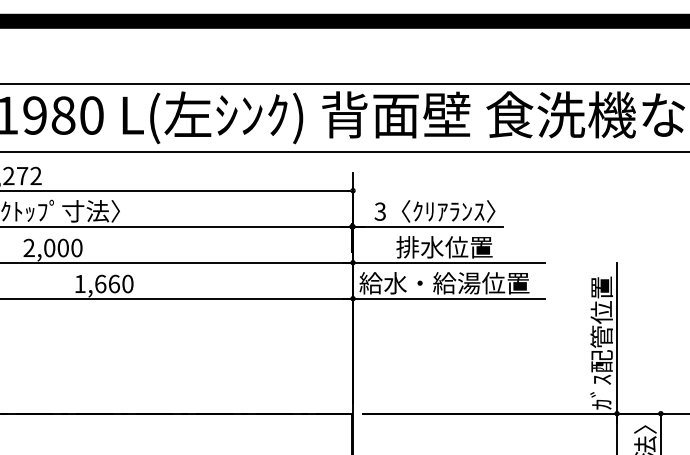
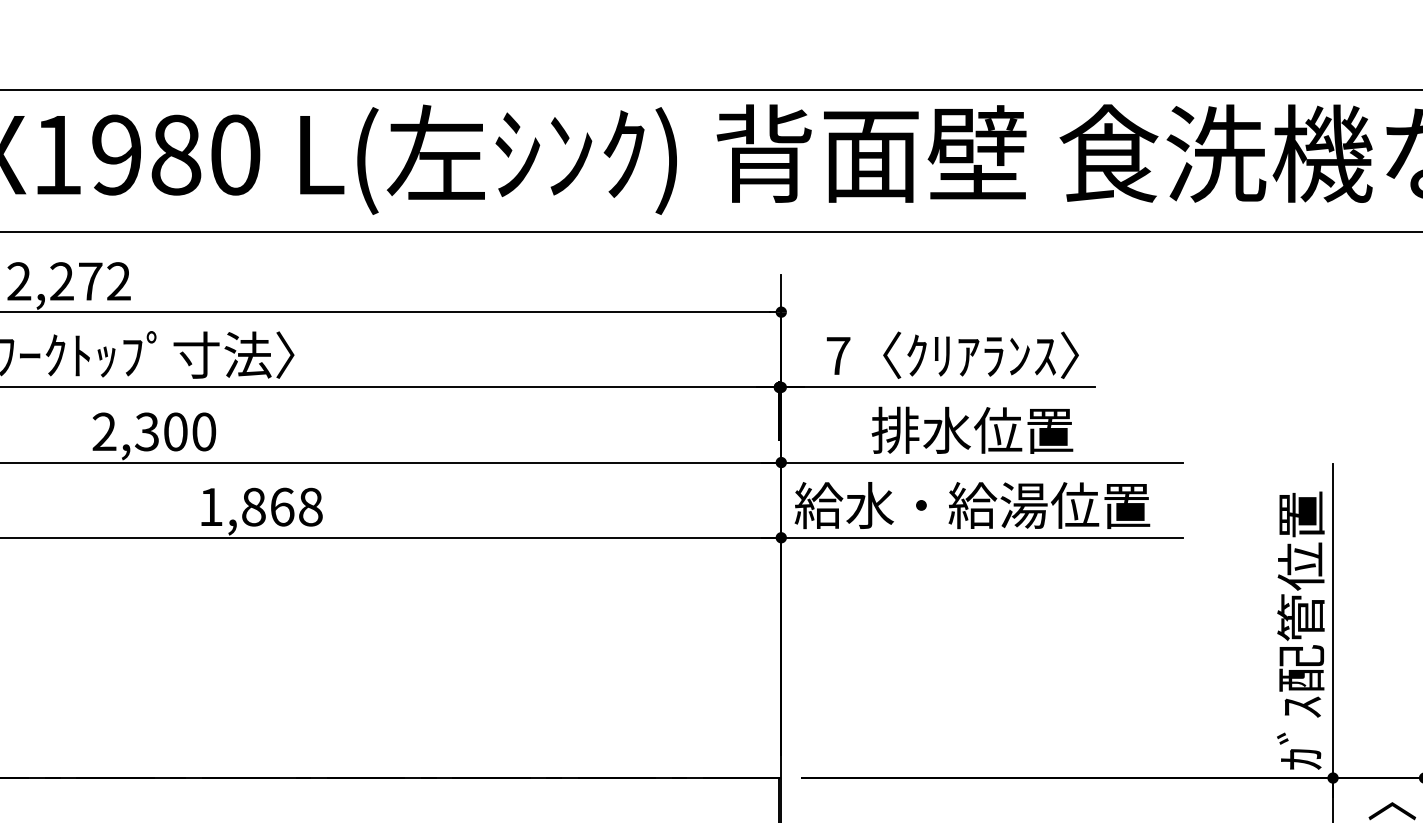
text: (380, 211) -> (838, 355), 3 -> 7
text: (49, 248) -> (146, 432), 2,000 -> 2,300
text: (114, 283) -> (282, 506), 1,660 -> 1,868

